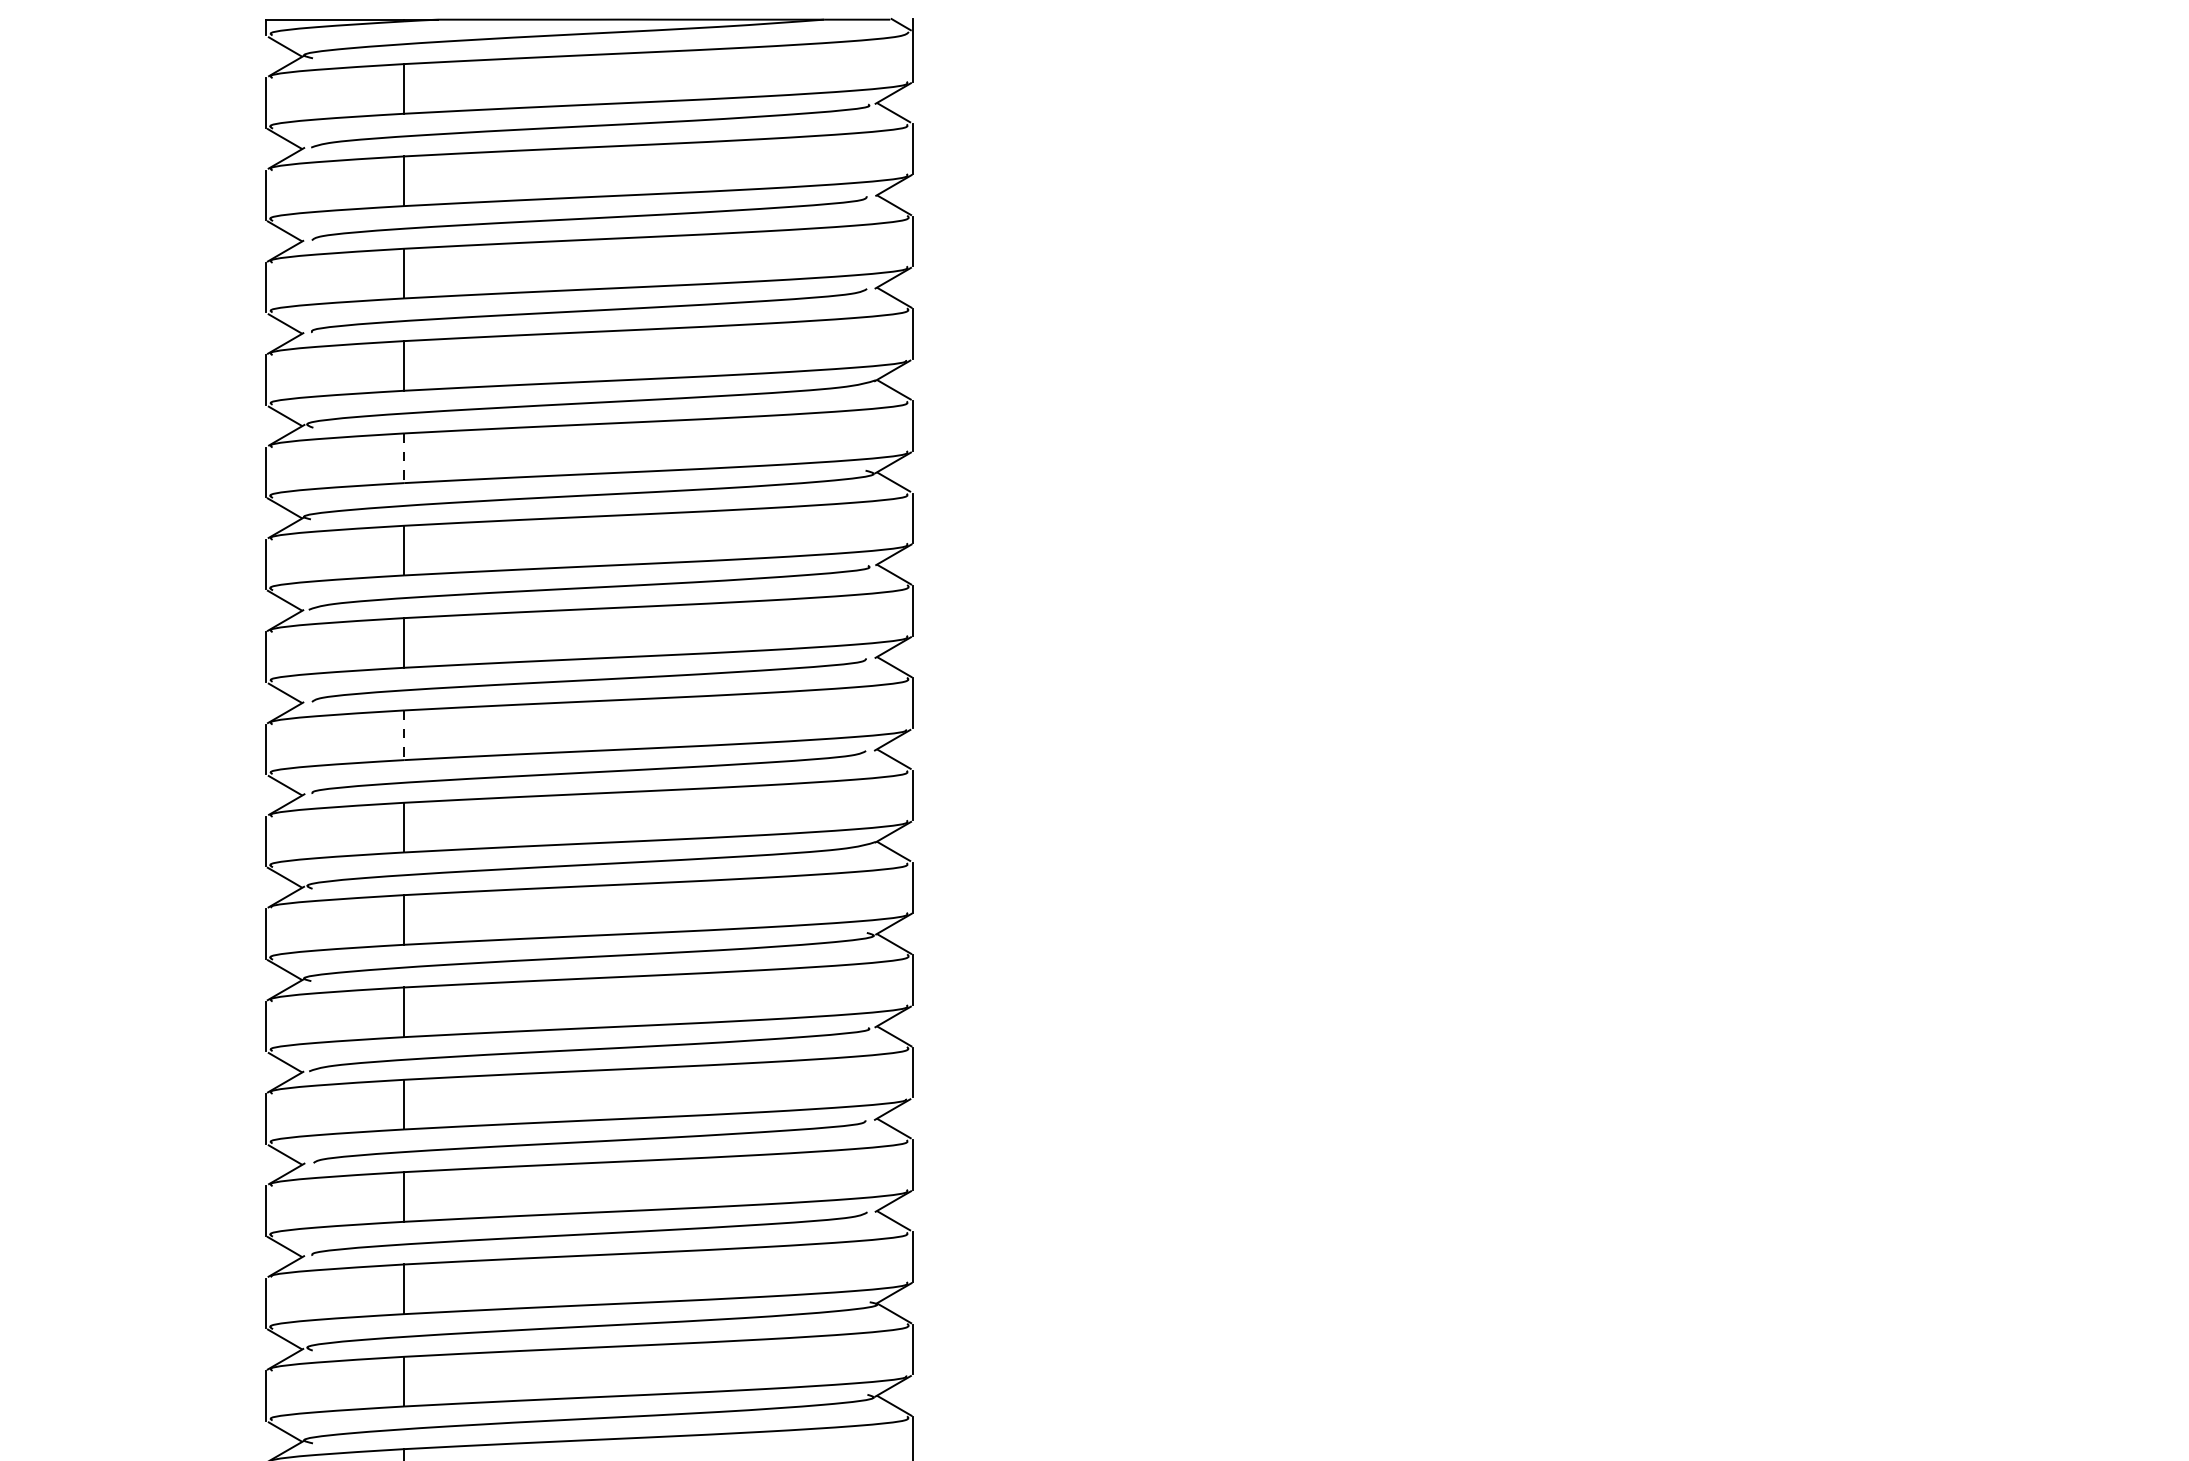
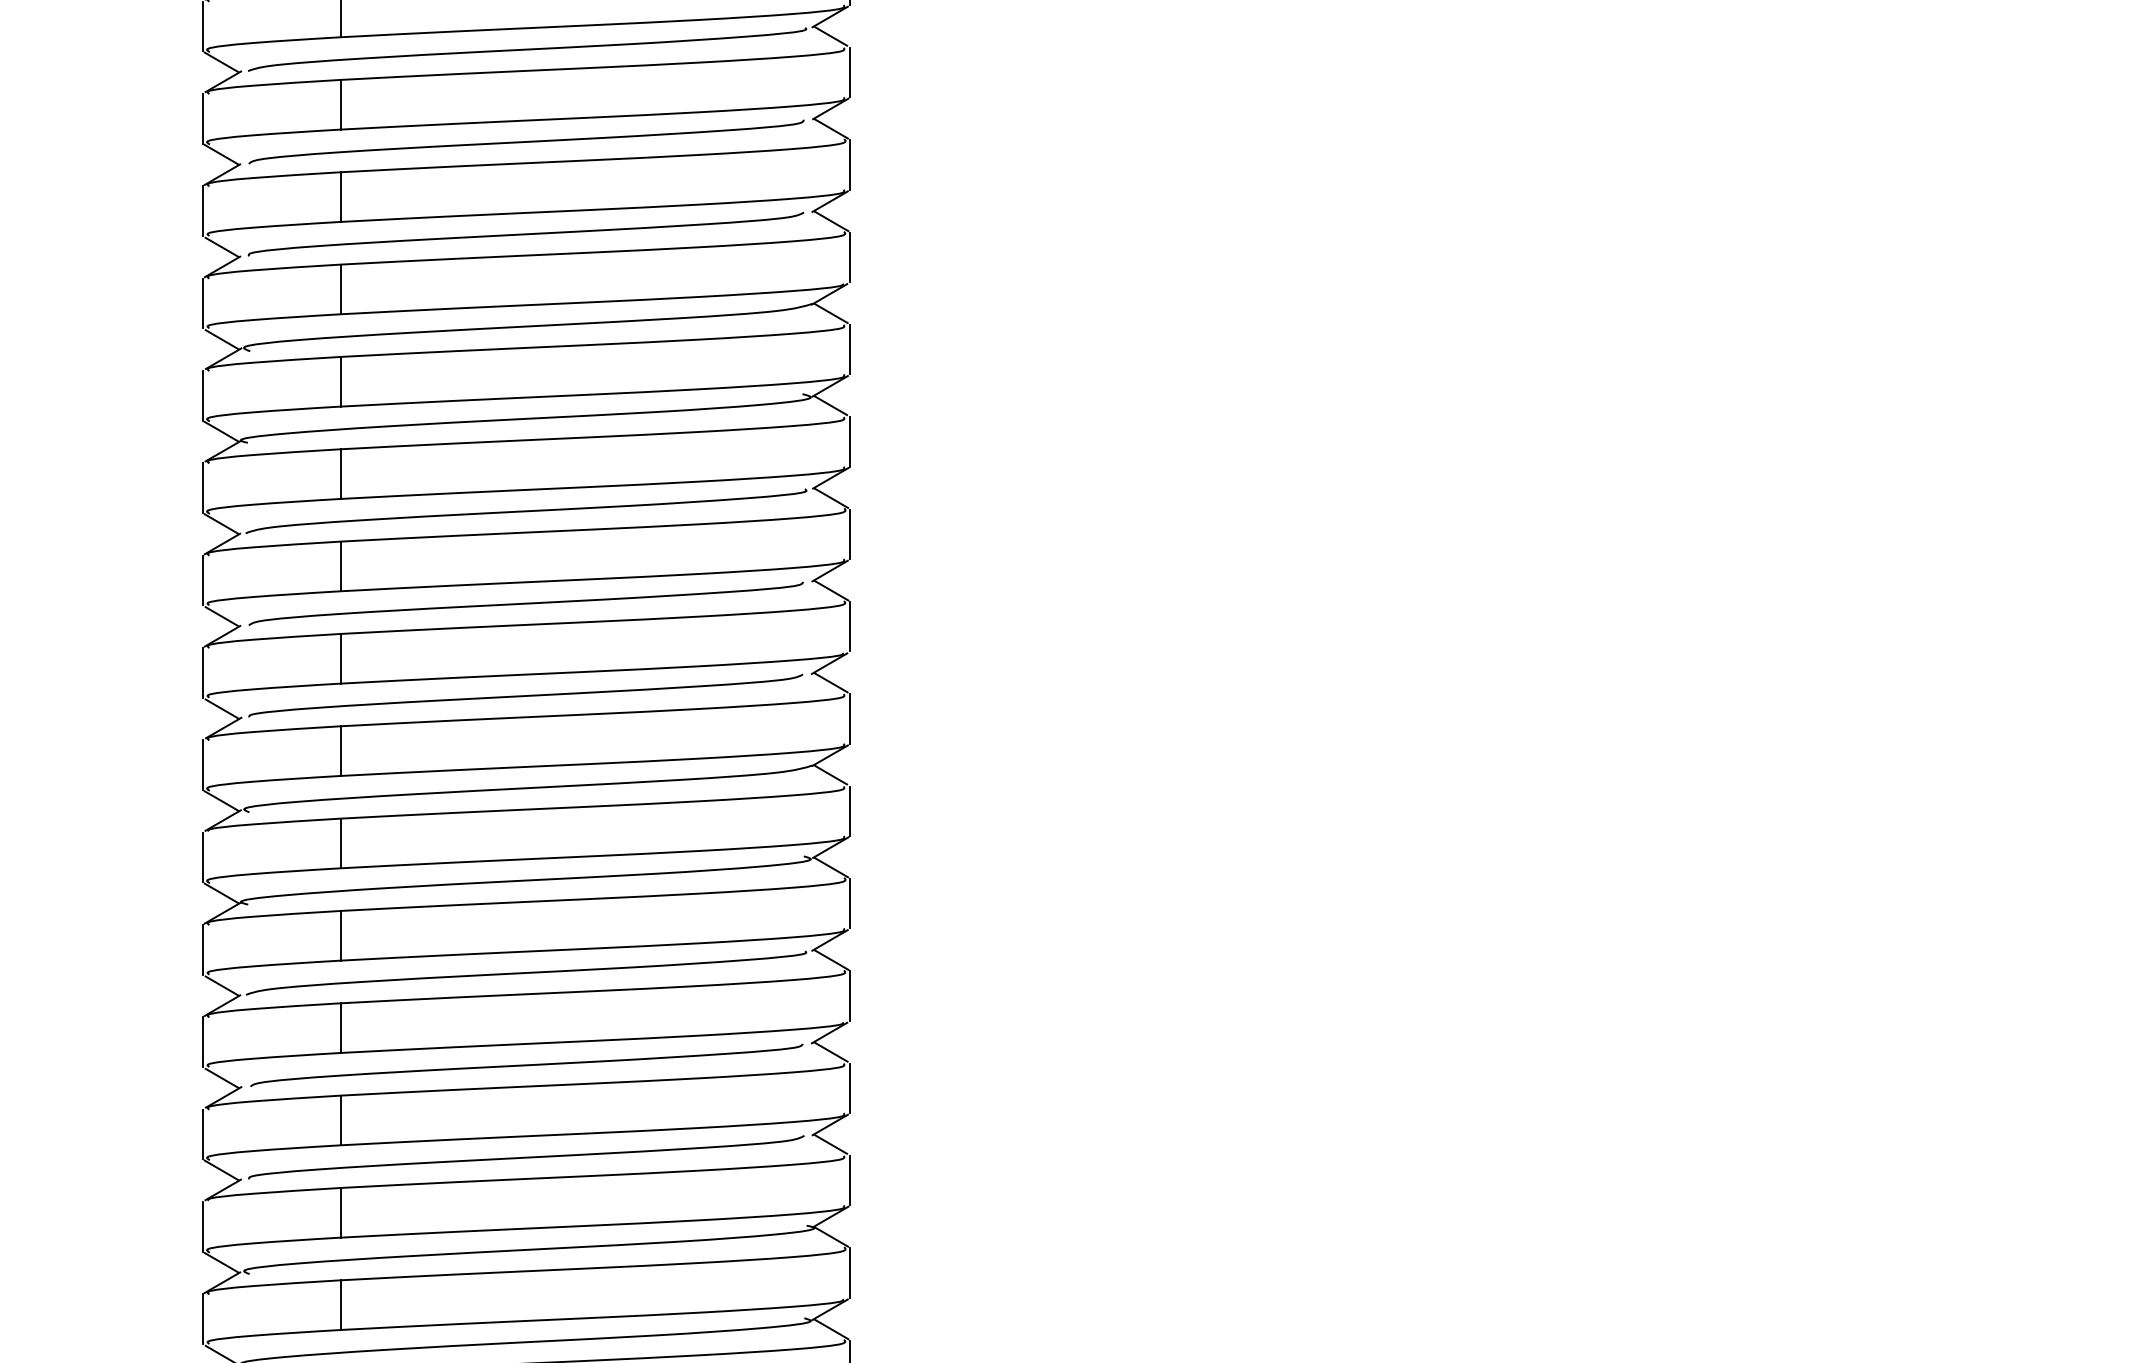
line: (404, 458) -> (341, 381), dashed -> solid
line: (404, 735) -> (341, 658), dashed -> solid

